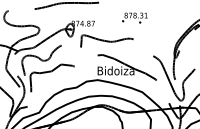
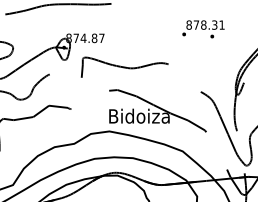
text: (134, 17) -> (202, 28), moved

